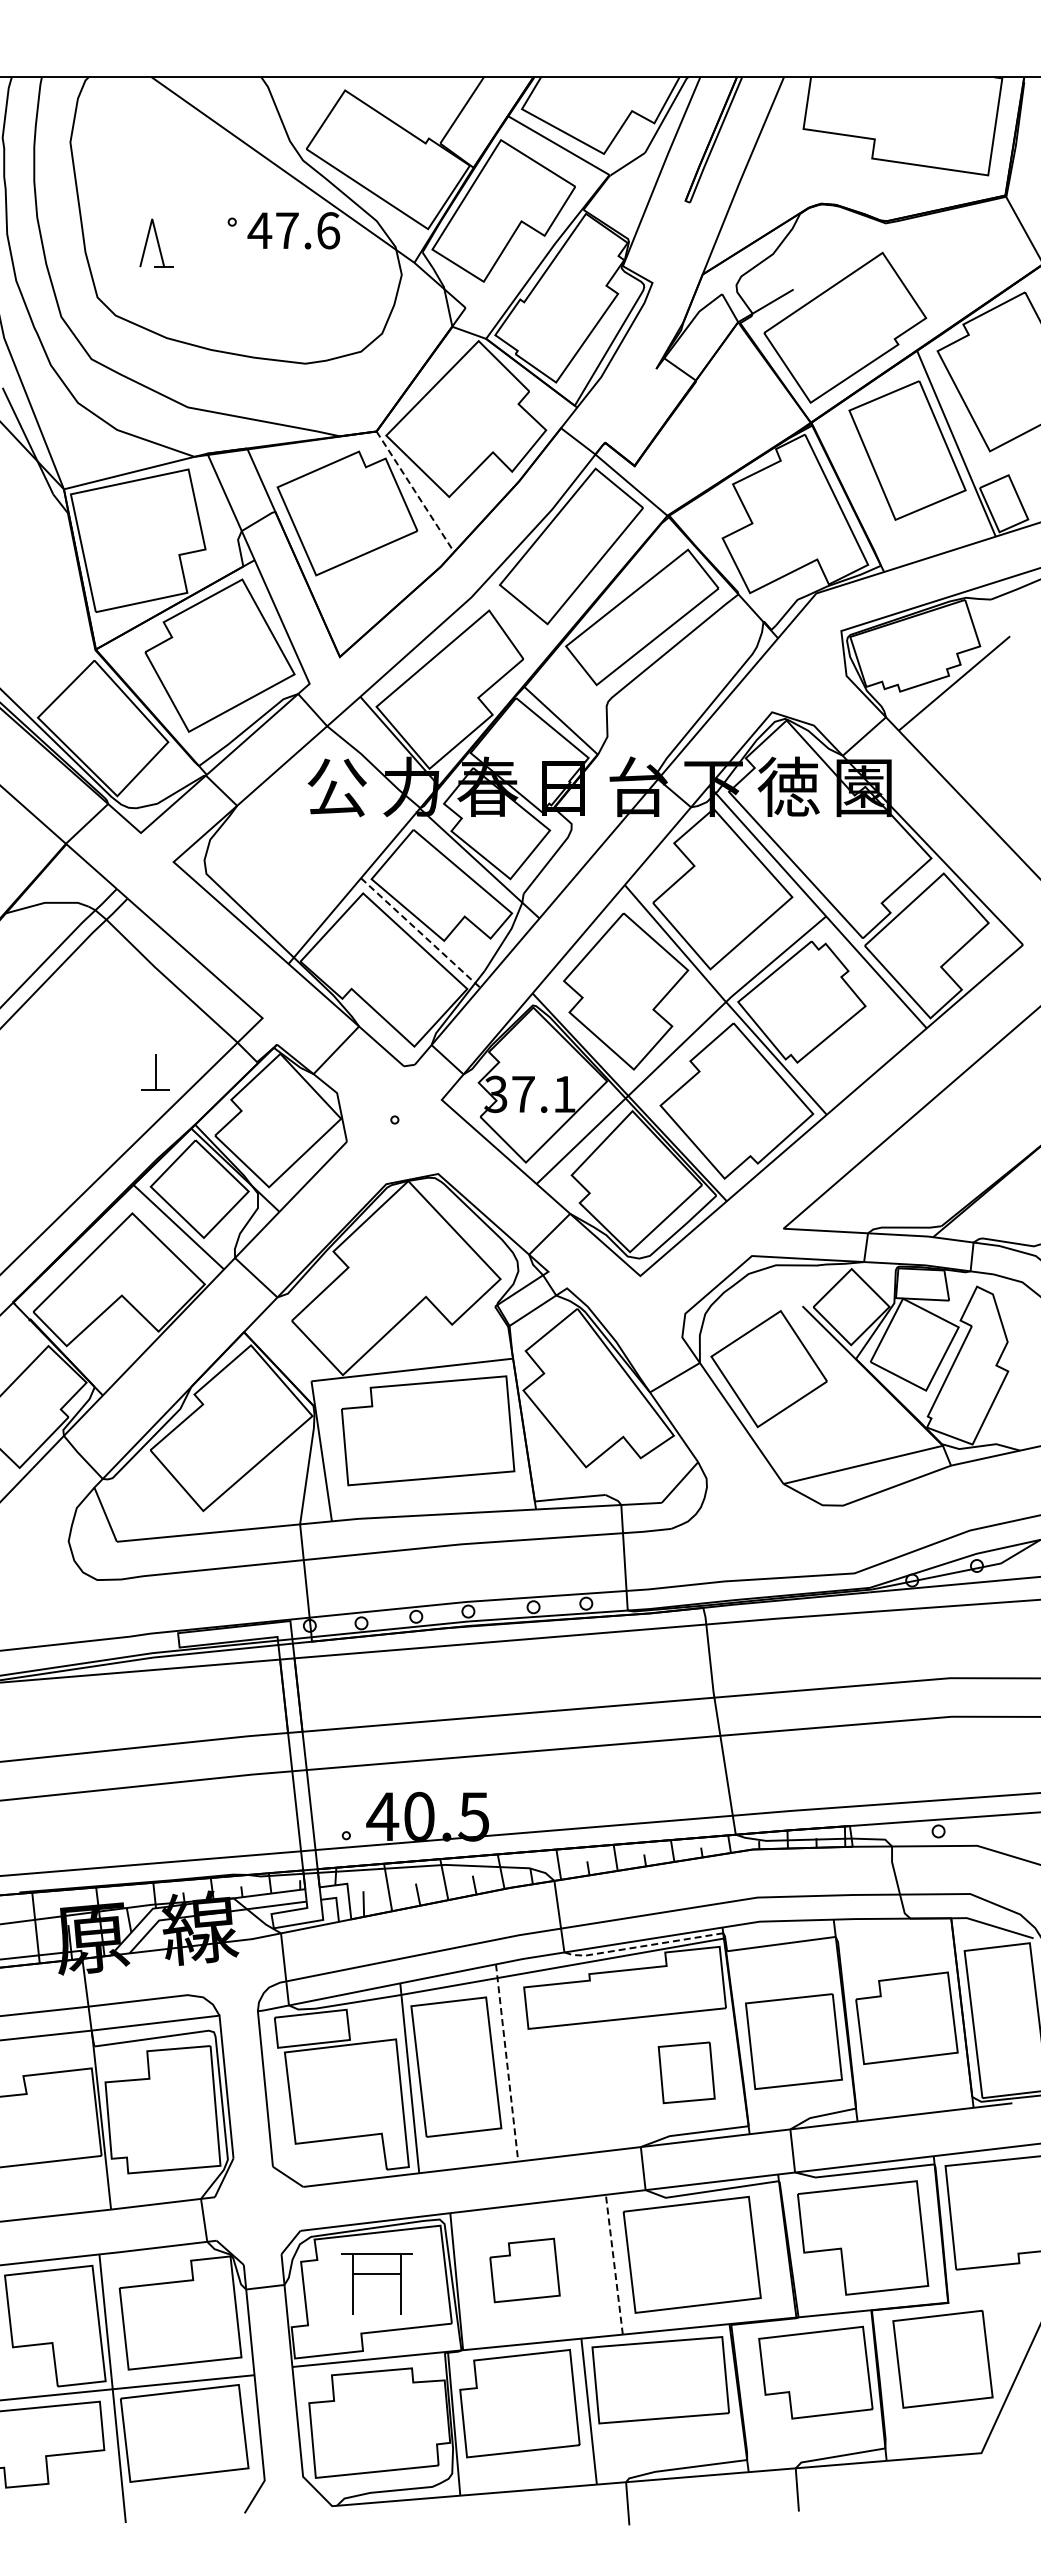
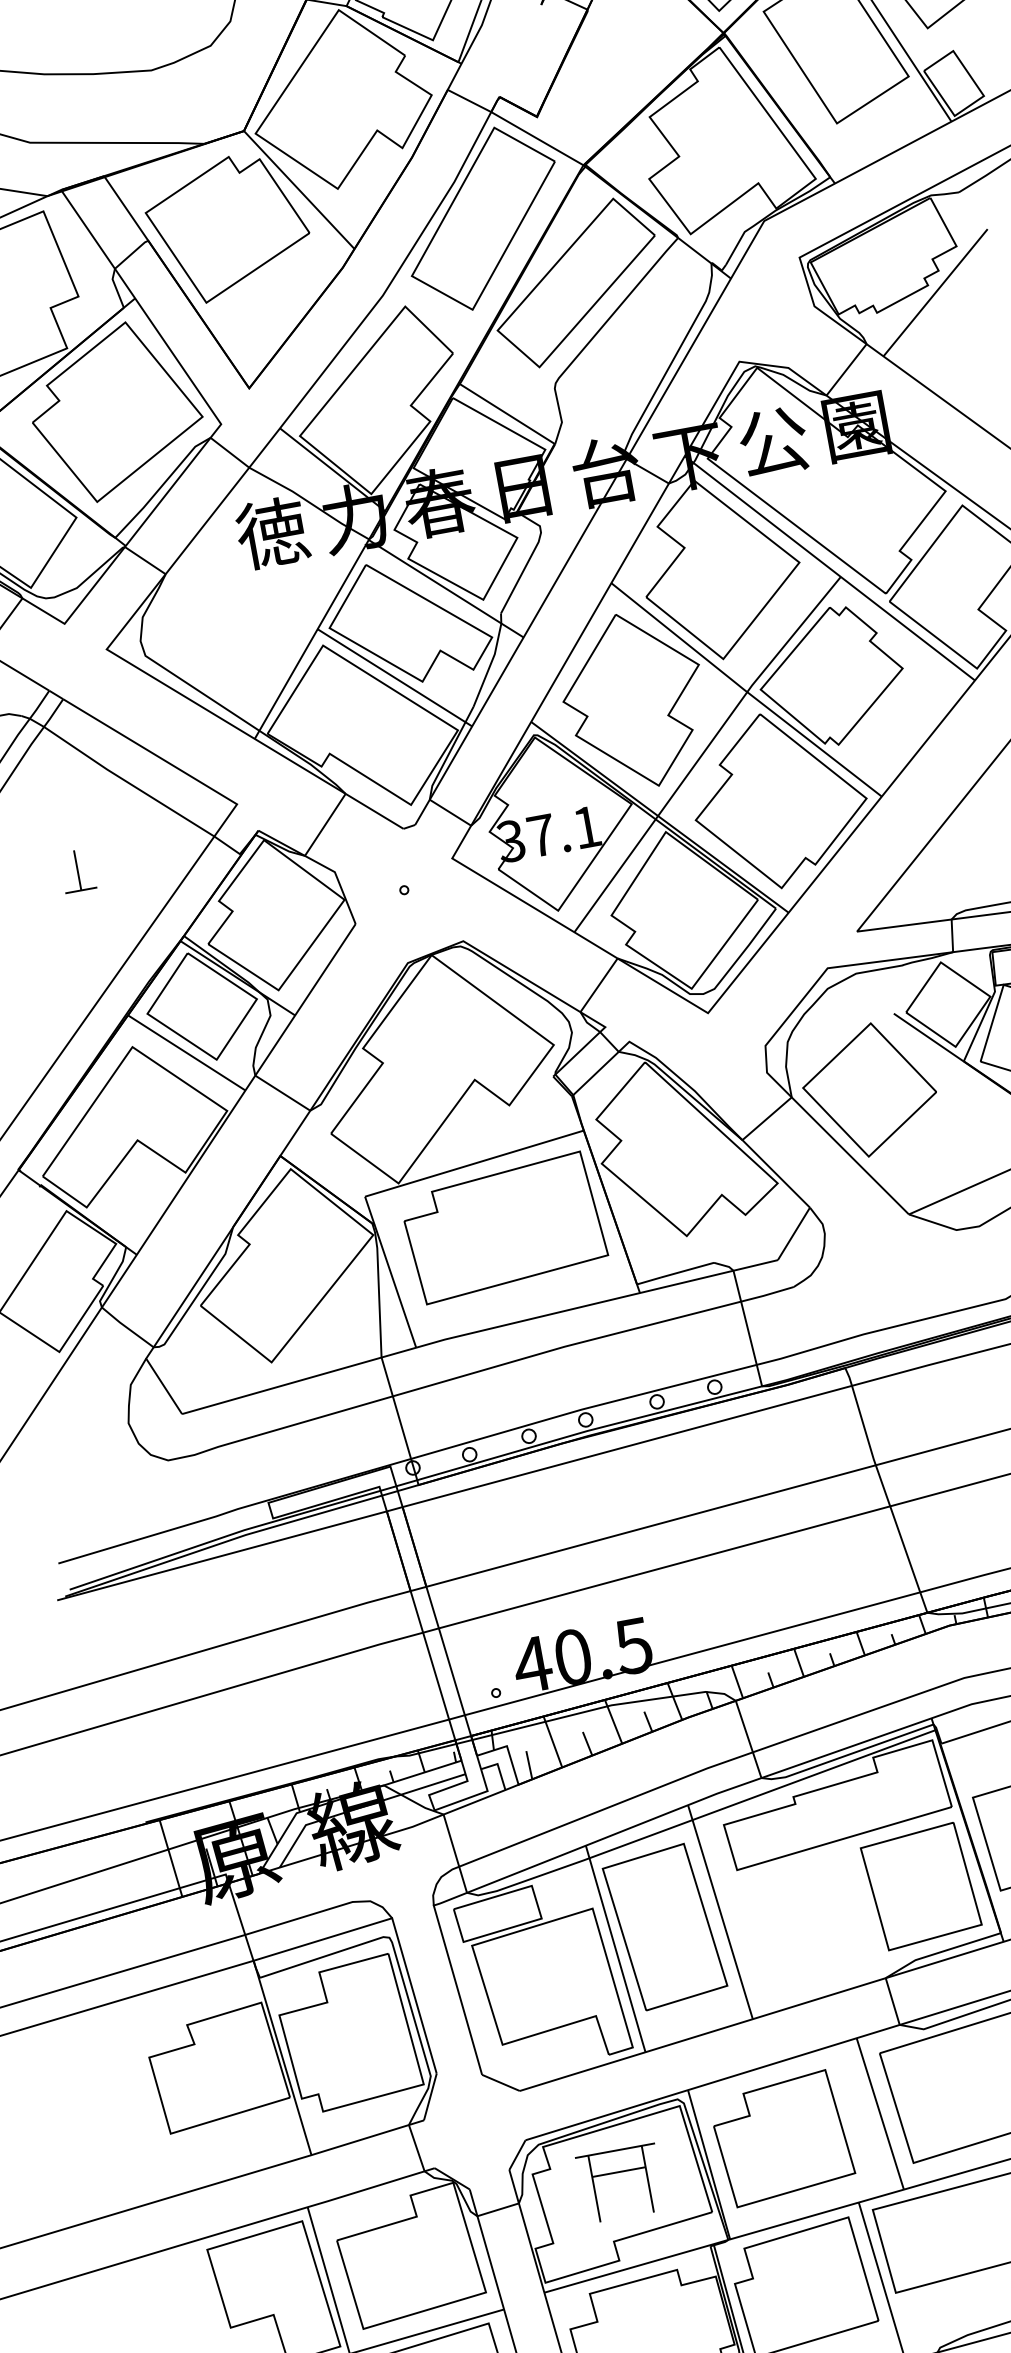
line: (415, 491) -> (299, 189), dashed -> solid
text: (336, 786) -> (271, 532), 公 -> 徳
text: (788, 786) -> (772, 440), 徳 -> 公
line: (421, 933) -> (395, 678), dashed -> solid
part: (155, 1072) -> (77, 870), moved
line: (642, 1946) -> (846, 1755), dashed -> solid
line: (507, 2063) -> (720, 1912), dashed -> solid
part: (686, 2072) -> (921, 1886), size x1.67
line: (614, 2264) -> (880, 2113), dashed -> solid
part: (524, 2270) -> (781, 2138), size x1.67

